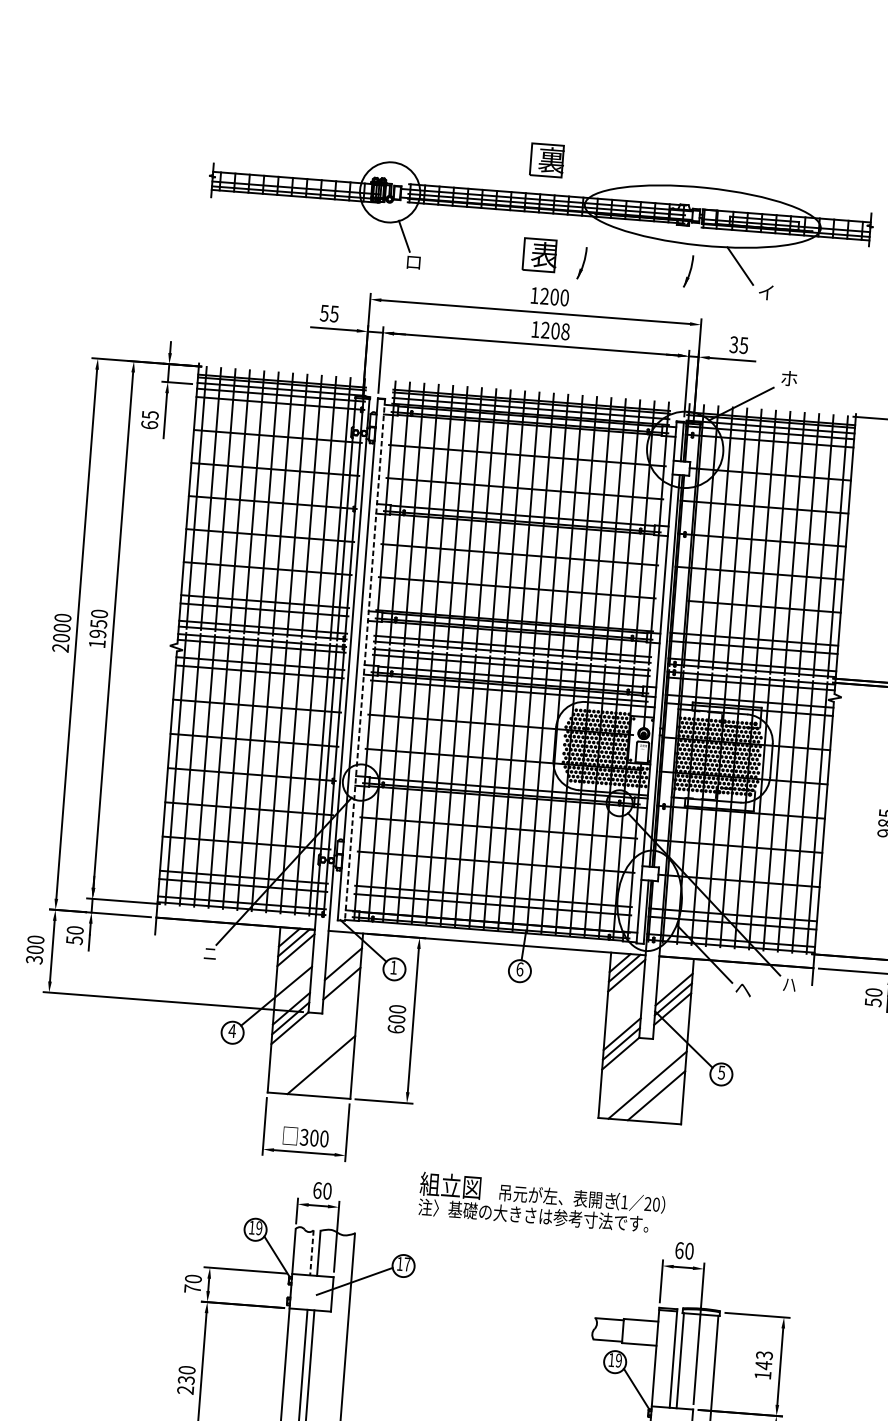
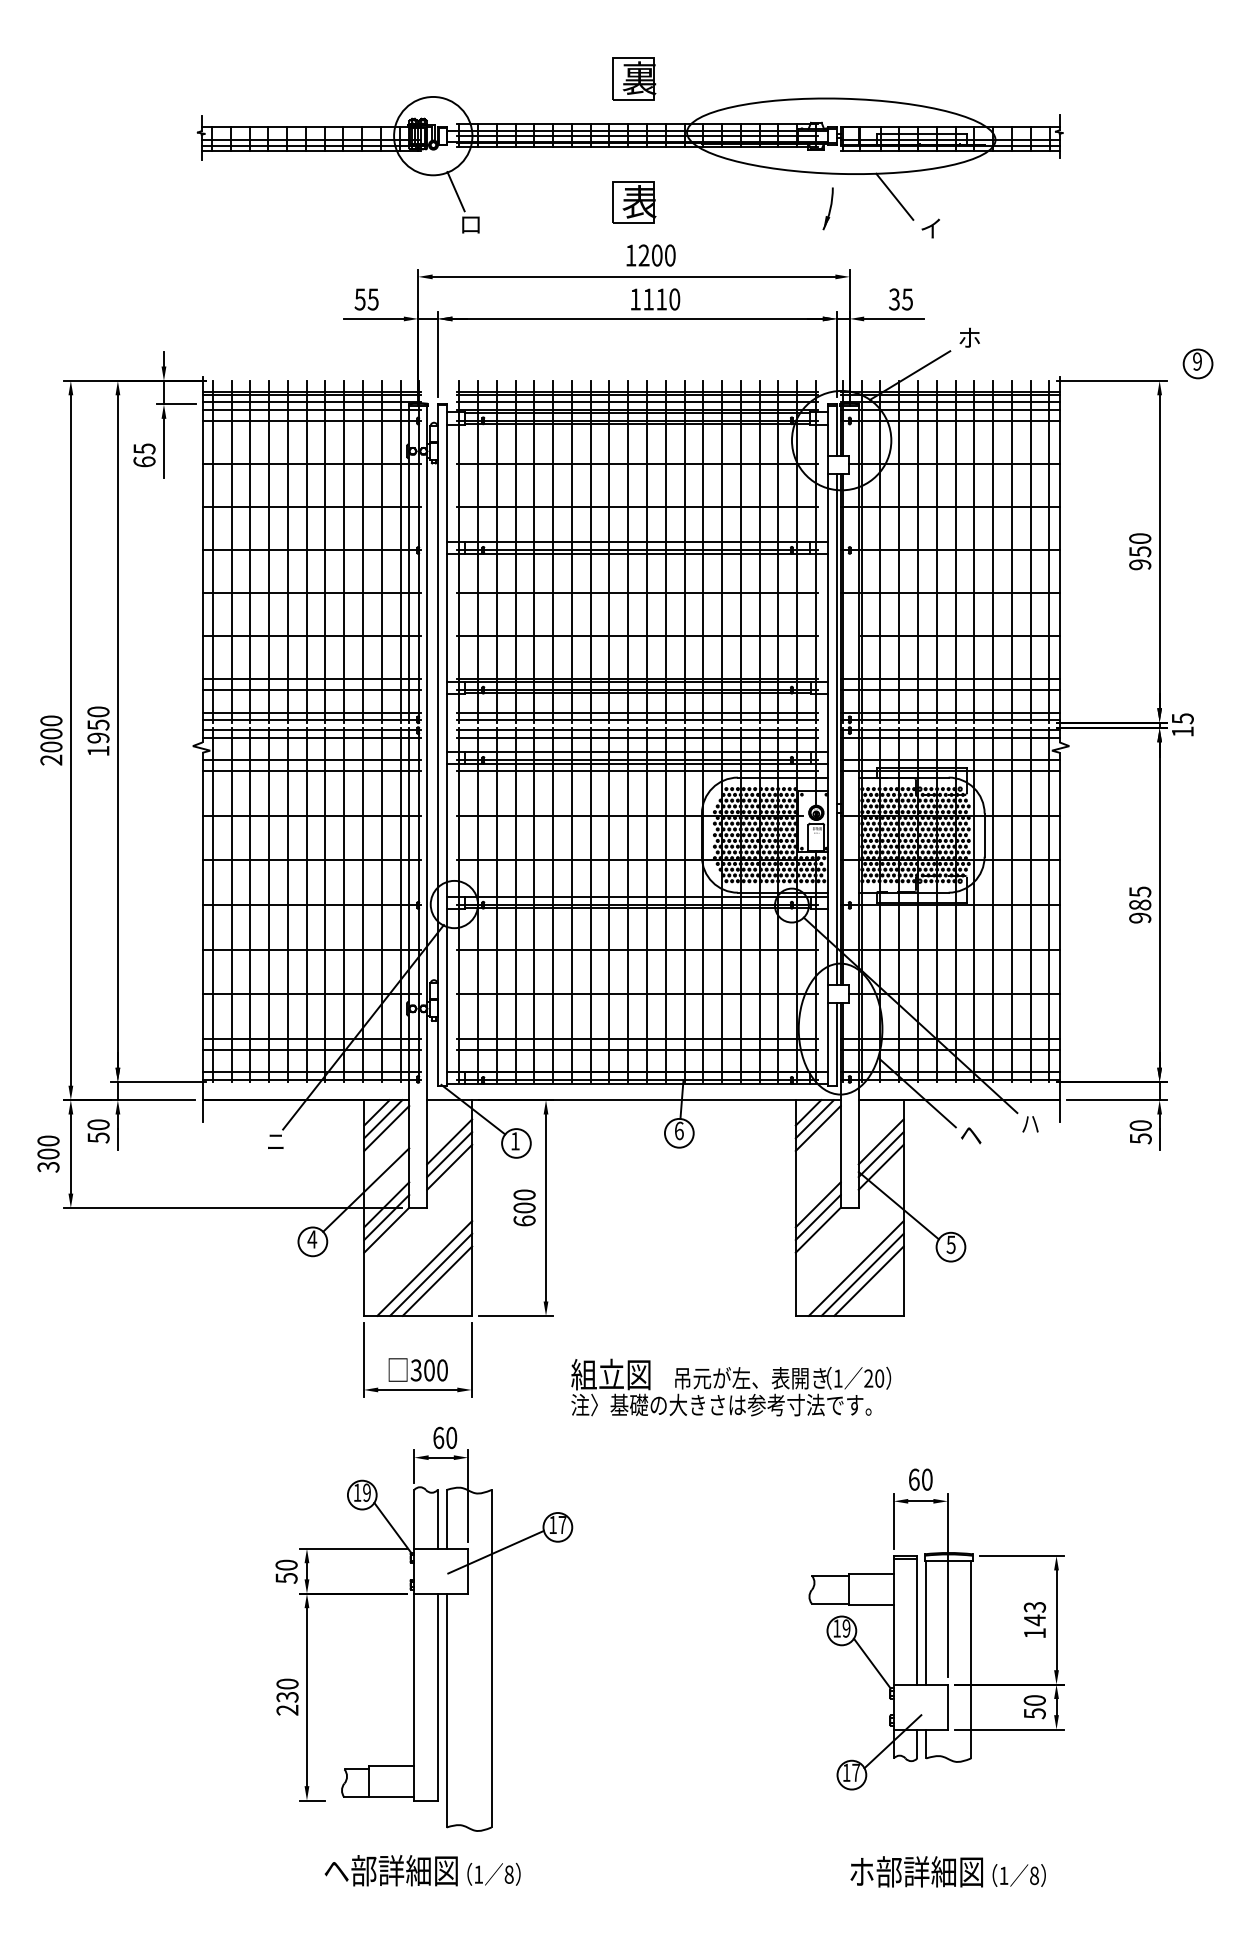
part: (581, 262) -> (688, 208), removed
text: (555, 331) -> (661, 299), 1208 -> 1110
line: (365, 660) -> (447, 745), dashed -> solid
line: (342, 973) -> (449, 1154), added
line: (316, 1059) -> (424, 1268), added
line: (325, 1069) -> (437, 1280), added
line: (651, 1090) -> (862, 1274), added
text: (542, 1202) -> (731, 1387), moved
line: (311, 1252) -> (437, 1519), dashed -> solid
text: (192, 1288) -> (286, 1577), 70 -> 50

